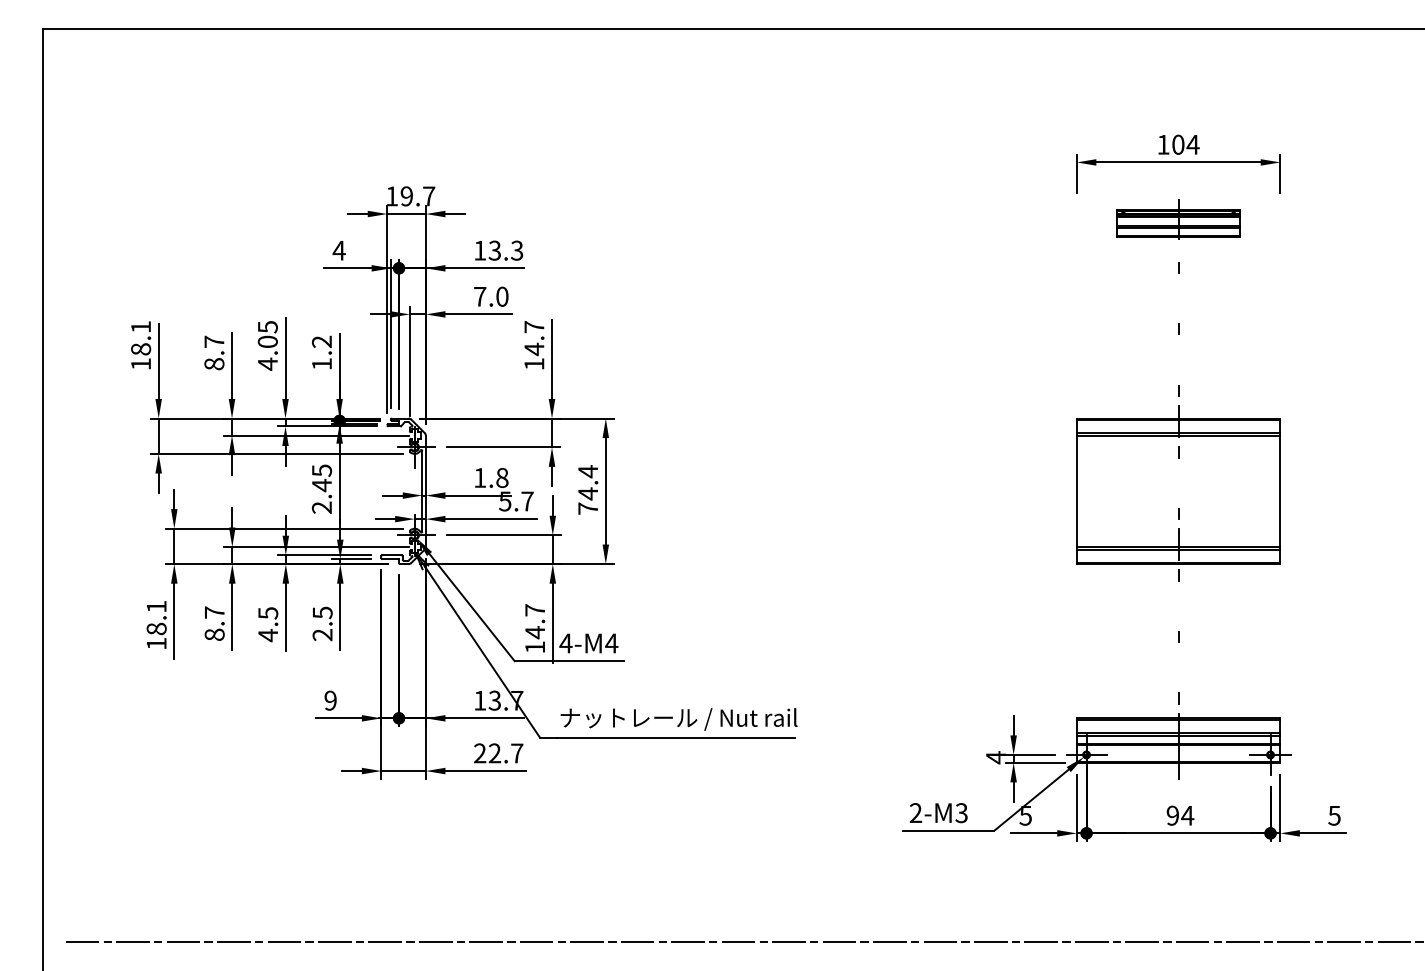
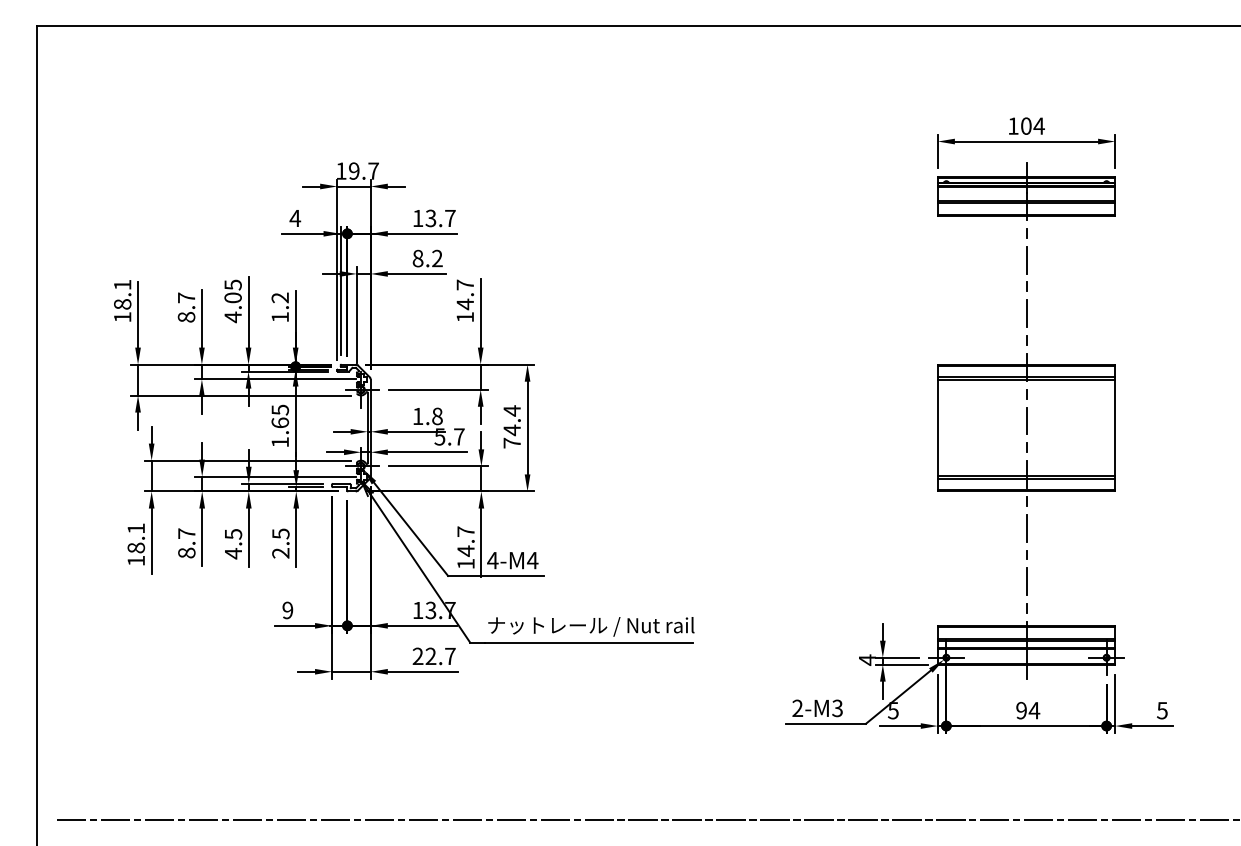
part: (1178, 219) -> (1026, 191), size x1.67
text: (517, 250) -> (450, 218), 13.3 -> 13.7
text: (490, 296) -> (427, 258), 7.0 -> 8.2
line: (1178, 297) -> (1026, 259), added
line: (1178, 359) -> (1026, 313), added
line: (1178, 482) -> (1026, 420), added
text: (322, 496) -> (280, 432), 2.45 -> 1.65
line: (1178, 605) -> (1026, 527), added
line: (1178, 667) -> (1026, 581), added

